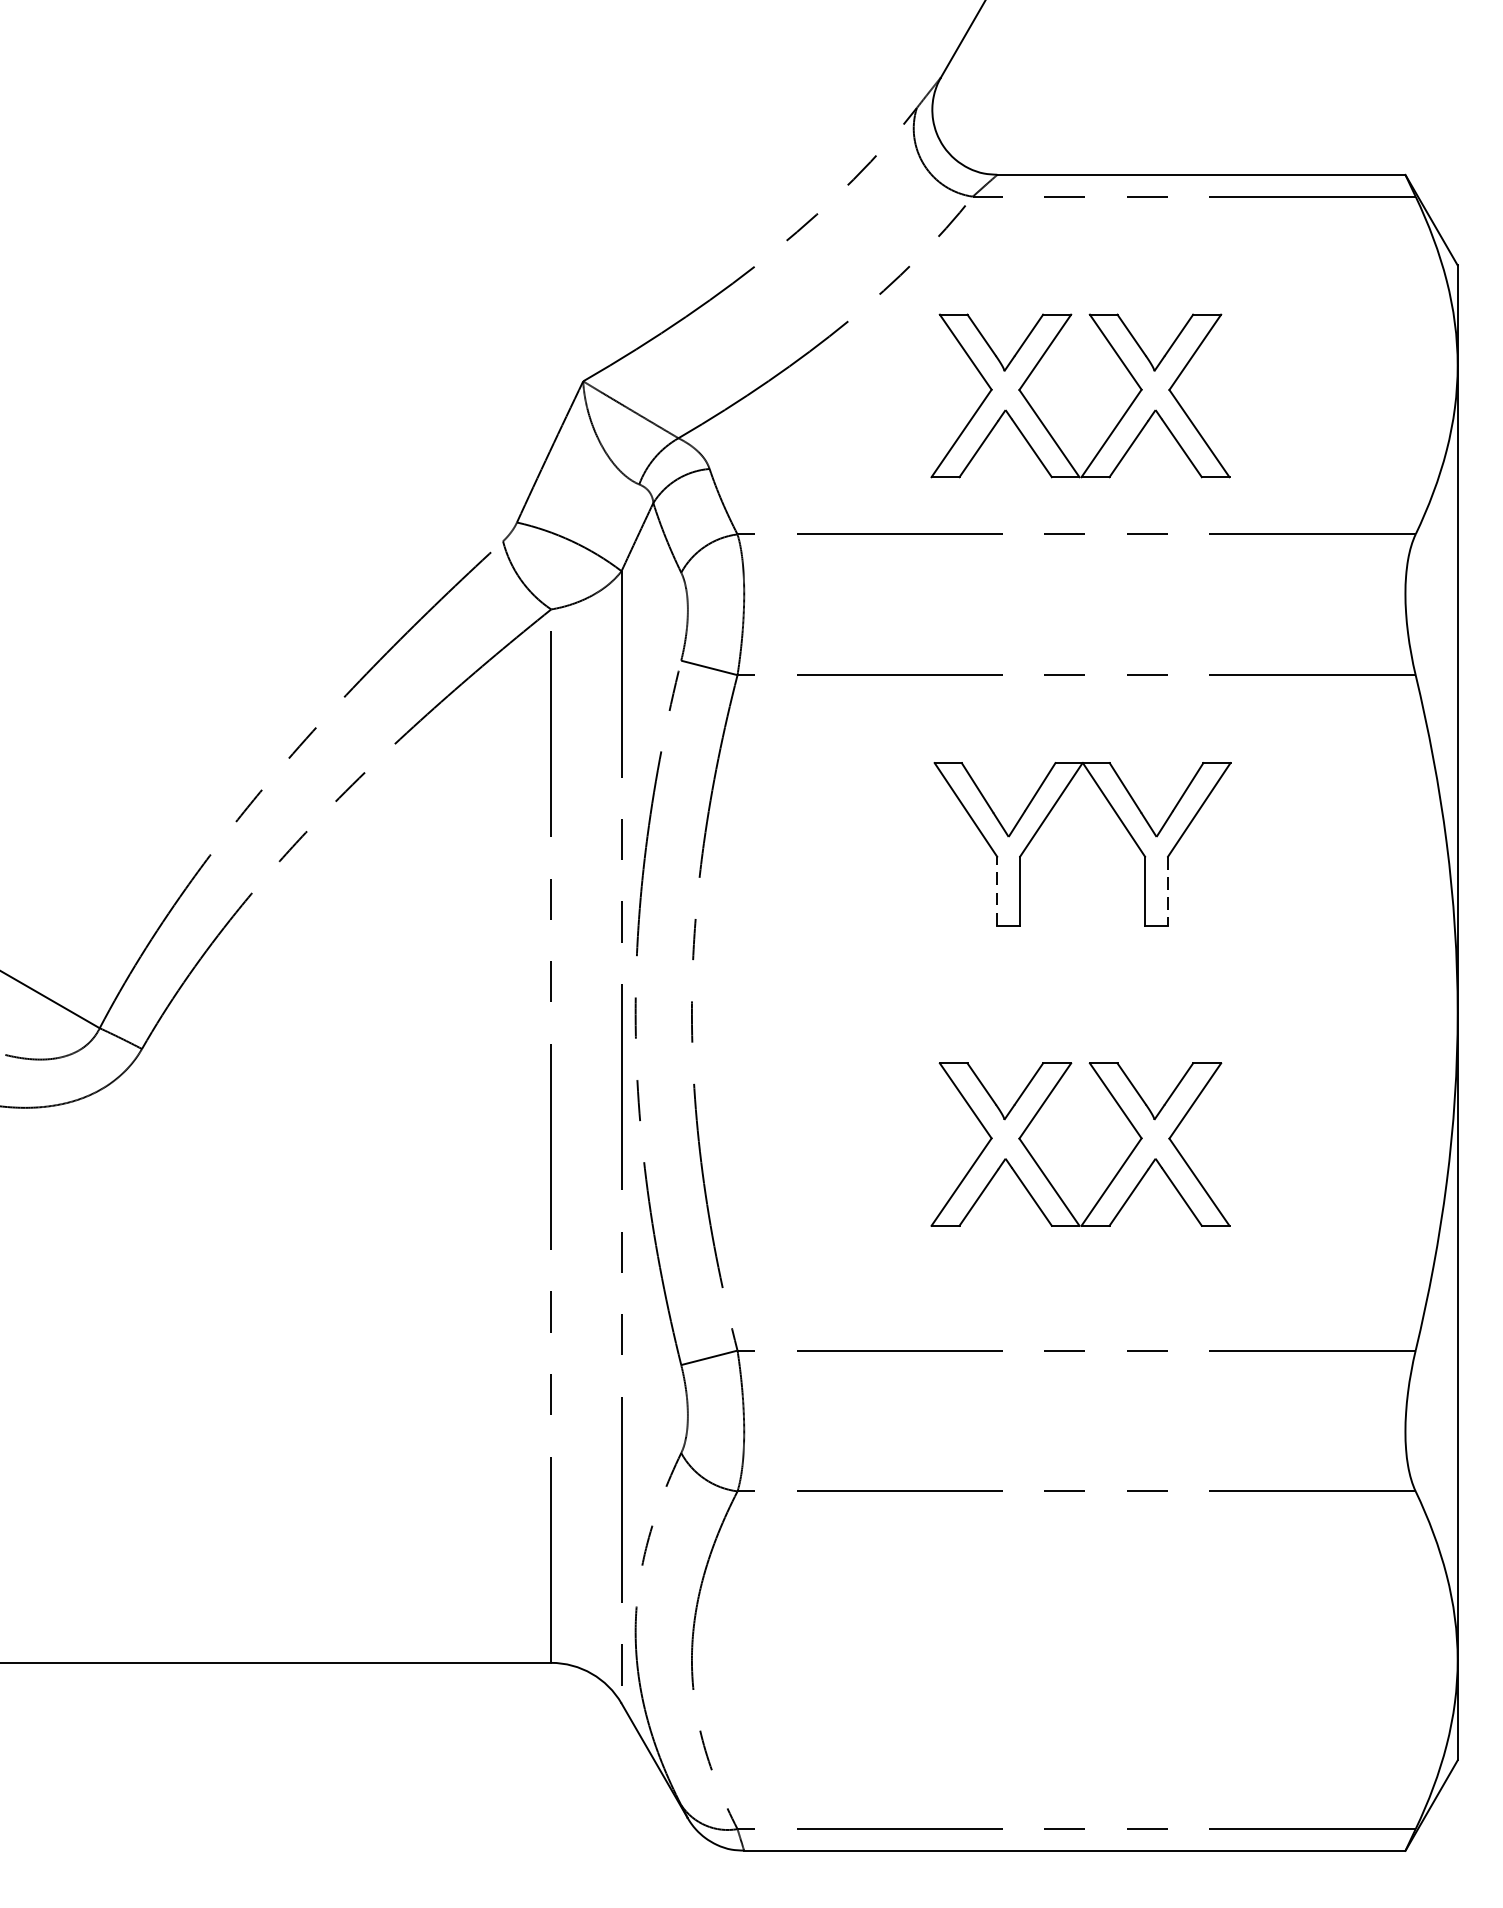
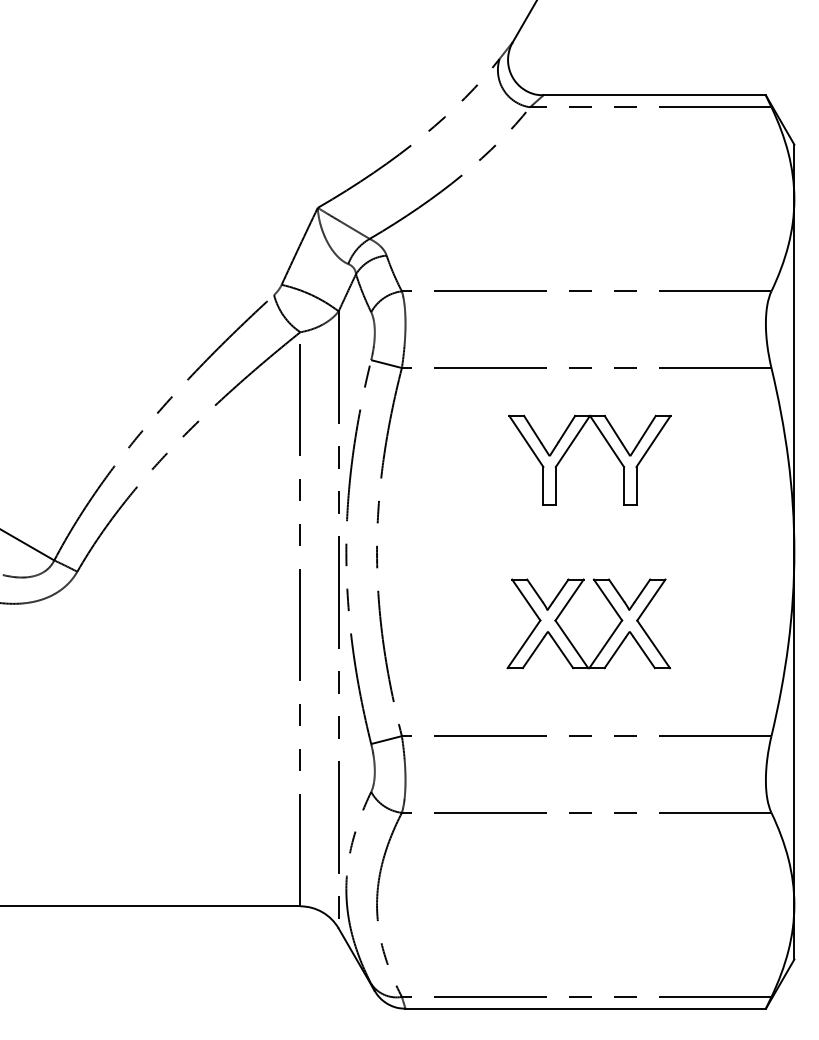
part: (1043, 420) -> (568, 229), removed
line: (997, 890) -> (543, 485), dashed -> solid
line: (1168, 890) -> (636, 485), dashed -> solid

